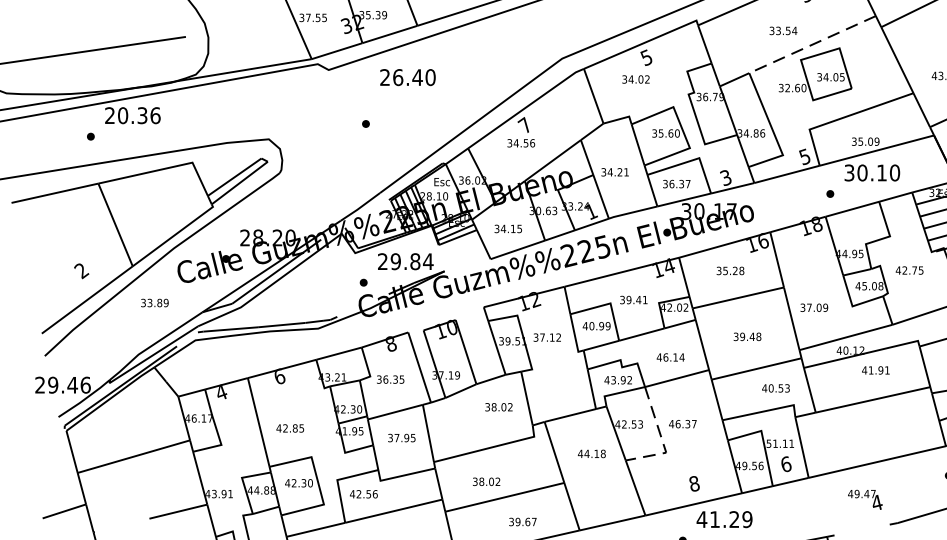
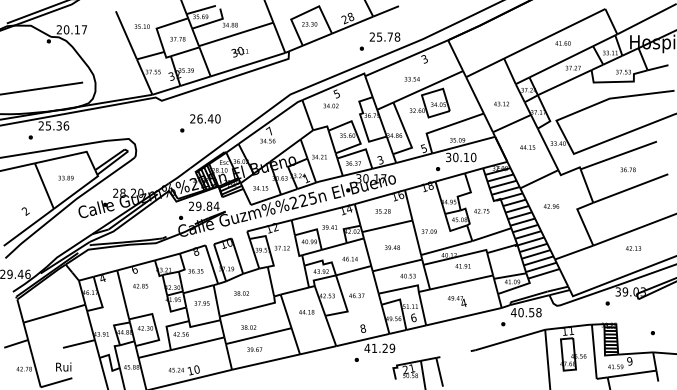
line: (811, 44) -> (427, 86), dashed -> solid
text: (408, 76) -> (205, 118), moved
text: (123, 114) -> (48, 125), 20.36 -> 25.36
text: (153, 301) -> (65, 177), moved
text: (498, 407) -> (241, 293), moved
text: (290, 427) -> (140, 285), moved
line: (662, 441) -> (345, 305), dashed -> solid
text: (865, 499) -> (457, 301), moved
text: (522, 521) -> (254, 349), moved

